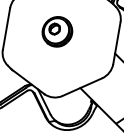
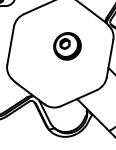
part: (57, 31) -> (67, 46), moved

